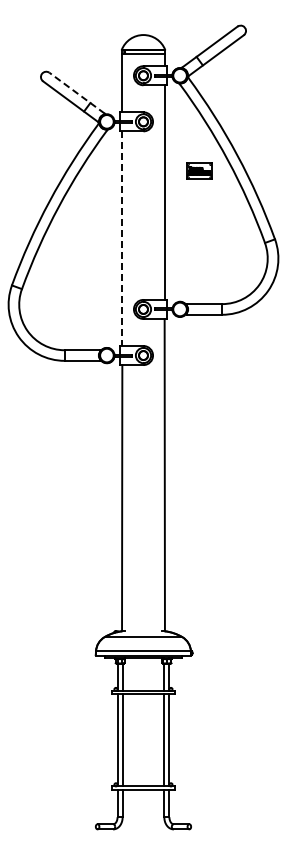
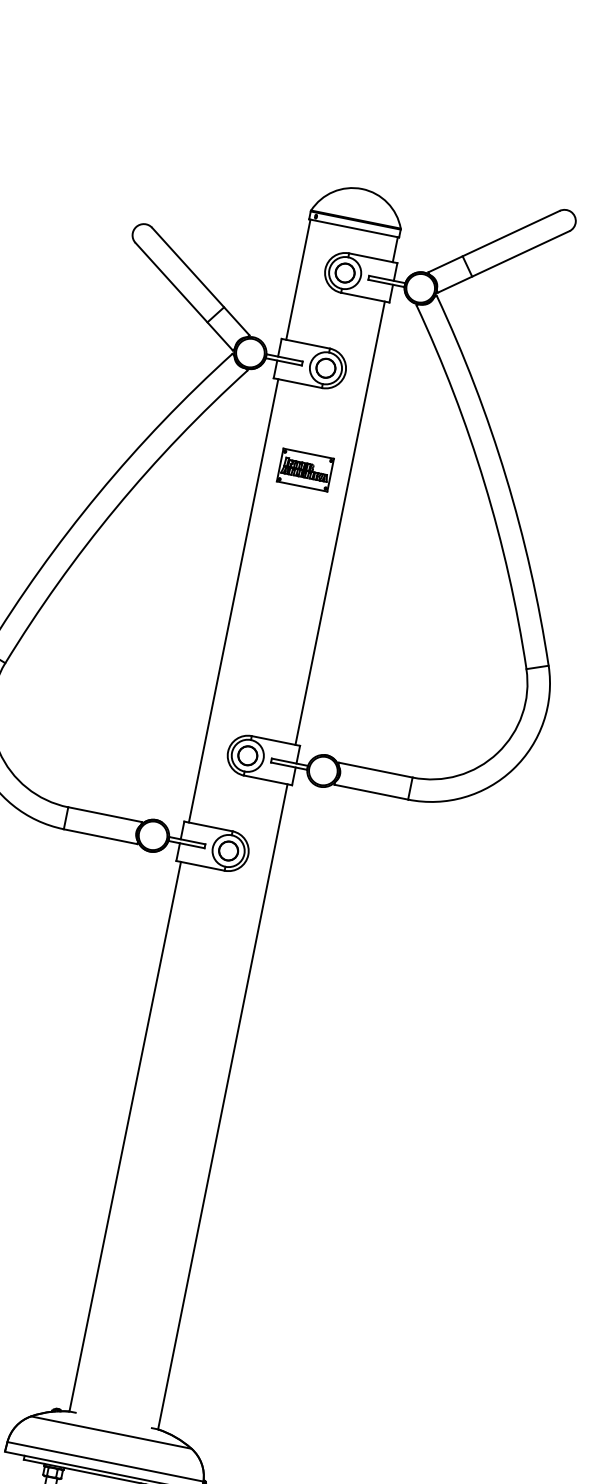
line: (76, 92) -> (199, 279), dashed -> solid
part: (199, 170) -> (305, 468), moved
line: (122, 239) -> (233, 602), dashed -> solid

